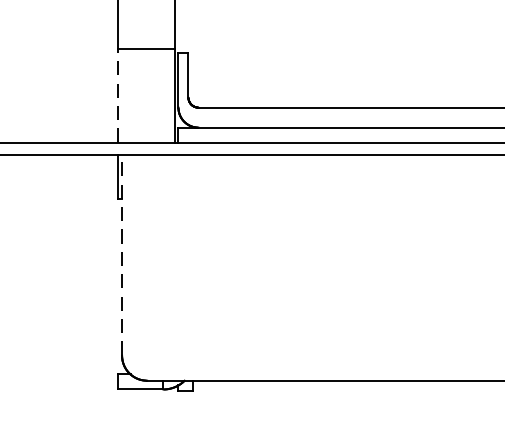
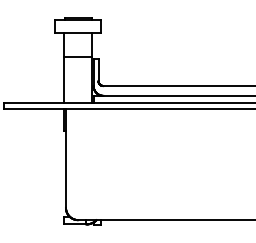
line: (119, 96) -> (64, 80), dashed -> solid
line: (121, 255) -> (65, 158), dashed -> solid

